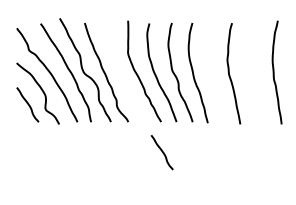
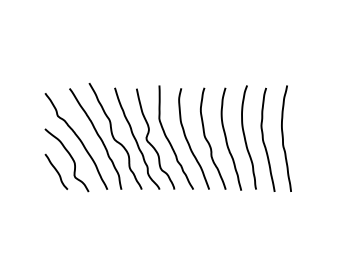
curve: (211, 71) -> (245, 137), added
curve: (274, 72) -> (283, 138), moved
curve: (119, 76) -> (150, 142), added
curve: (162, 152) -> (194, 220), removed

